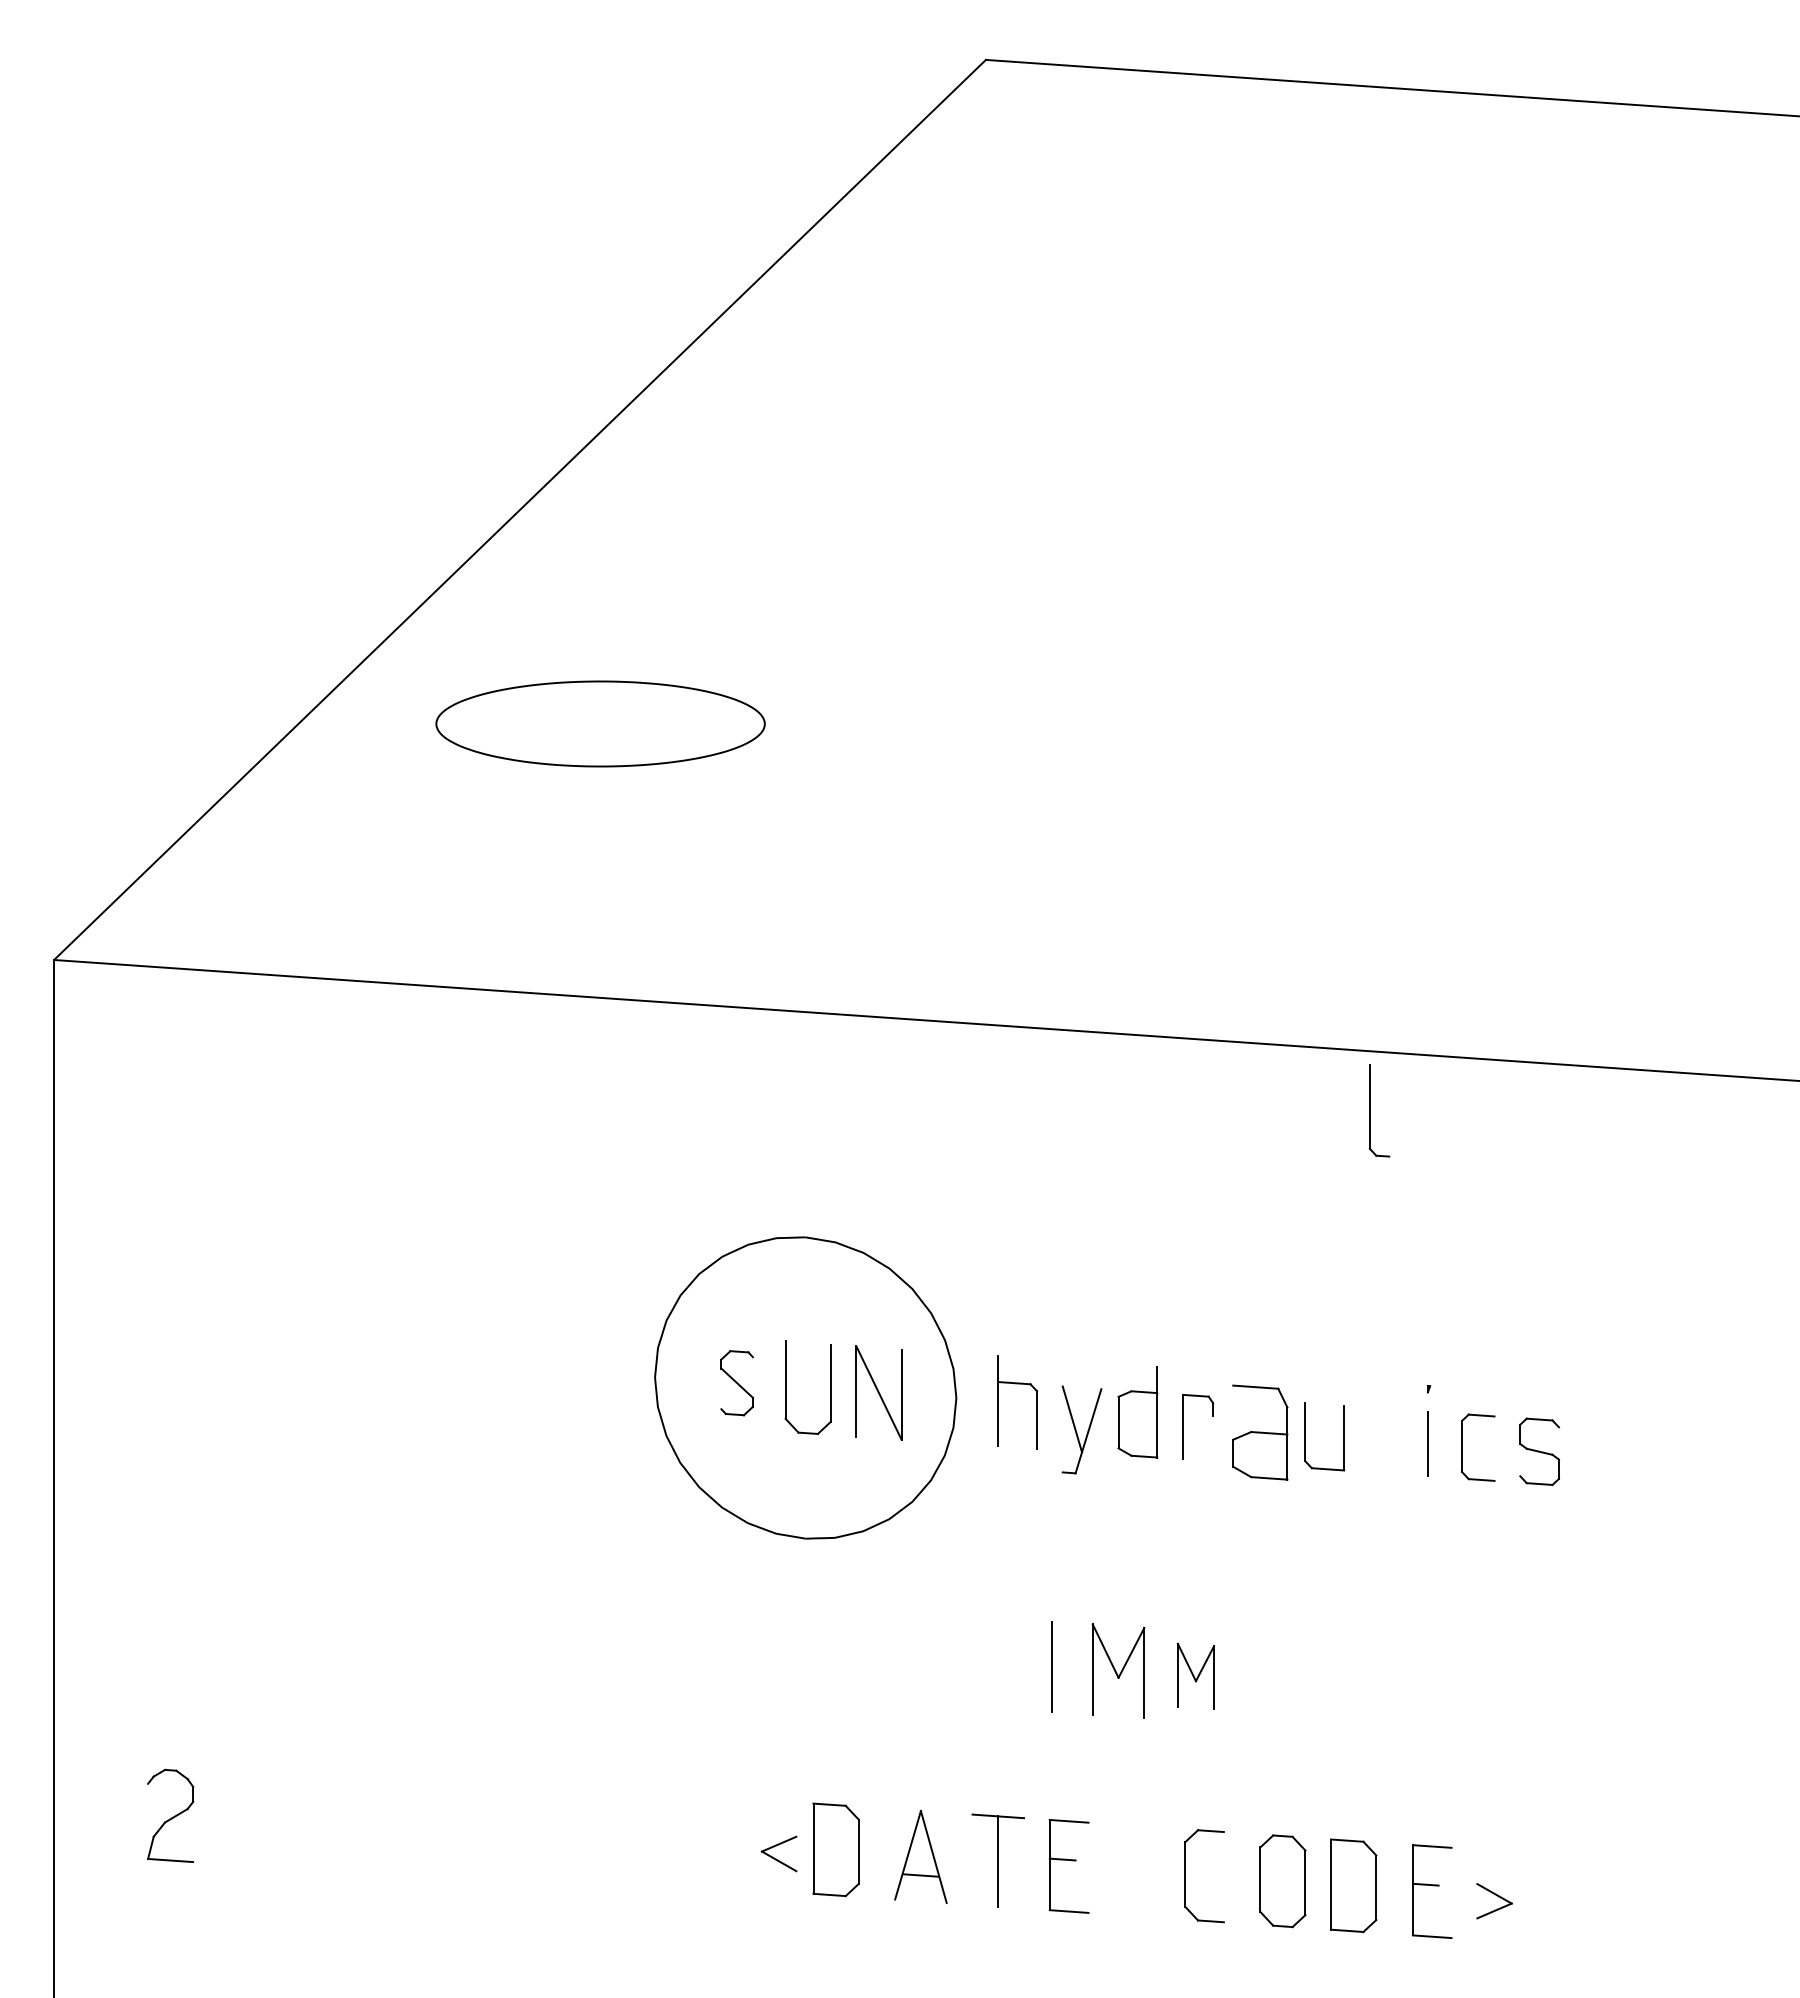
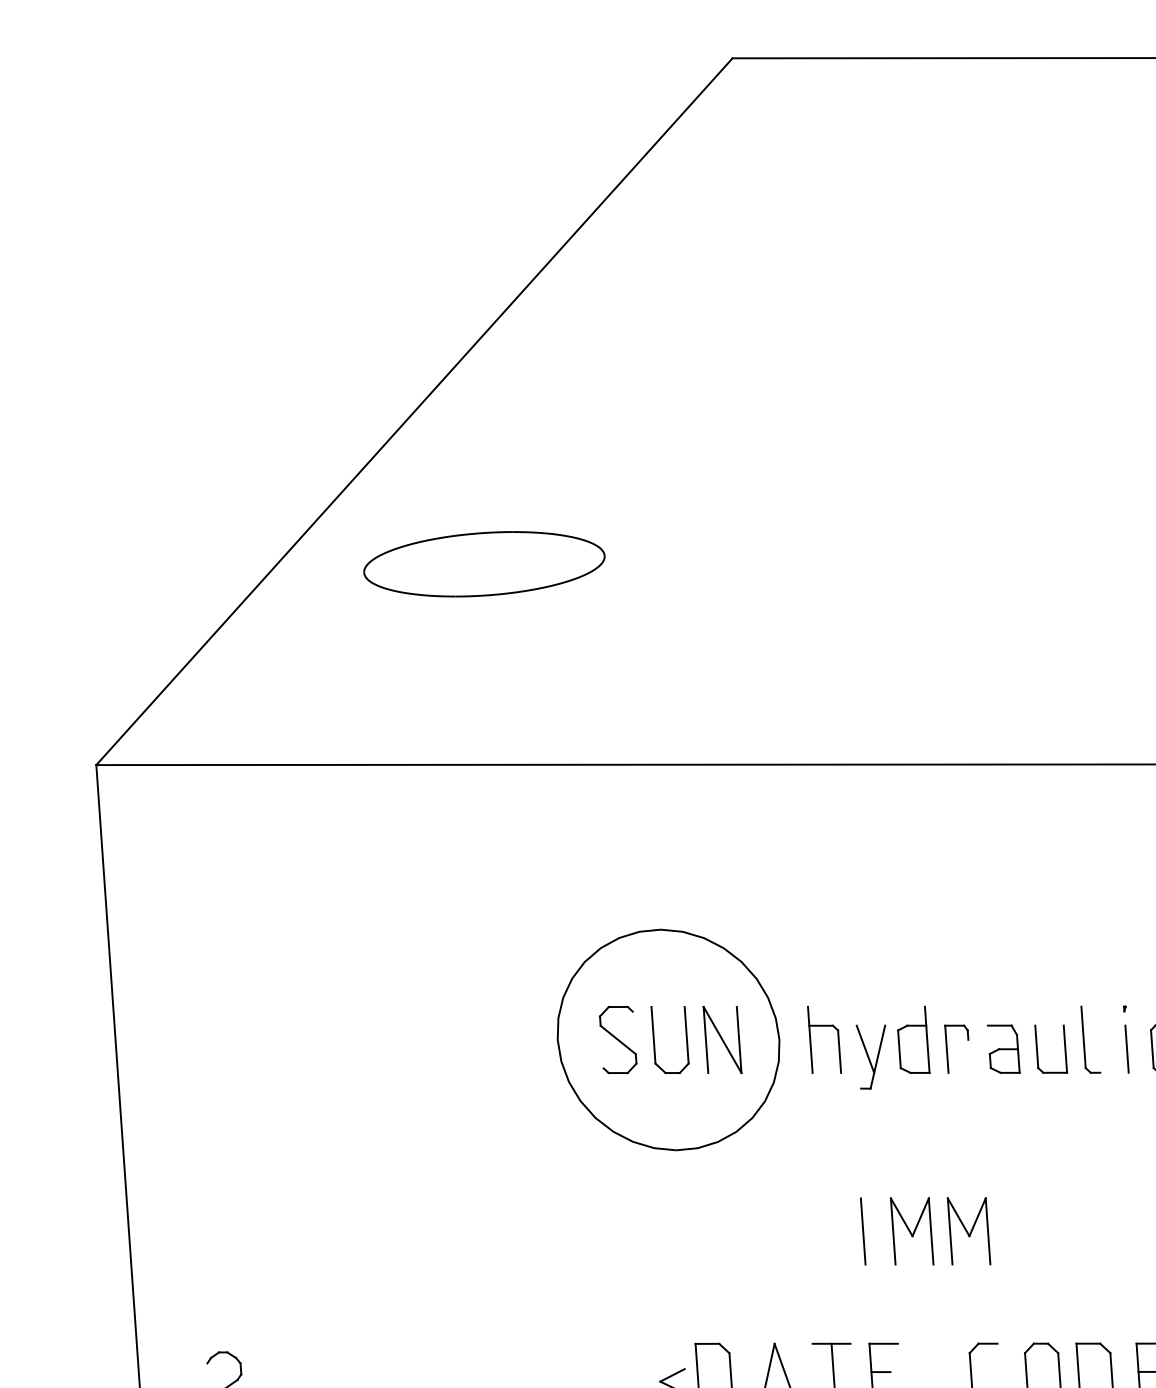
part: (1370, 1110) -> (1084, 1039), moved
part: (736, 1382) -> (617, 1039), size x1.43
part: (1260, 1431) -> (1003, 1048), size x0.71
part: (1195, 1676) -> (968, 1231), size x1.43

